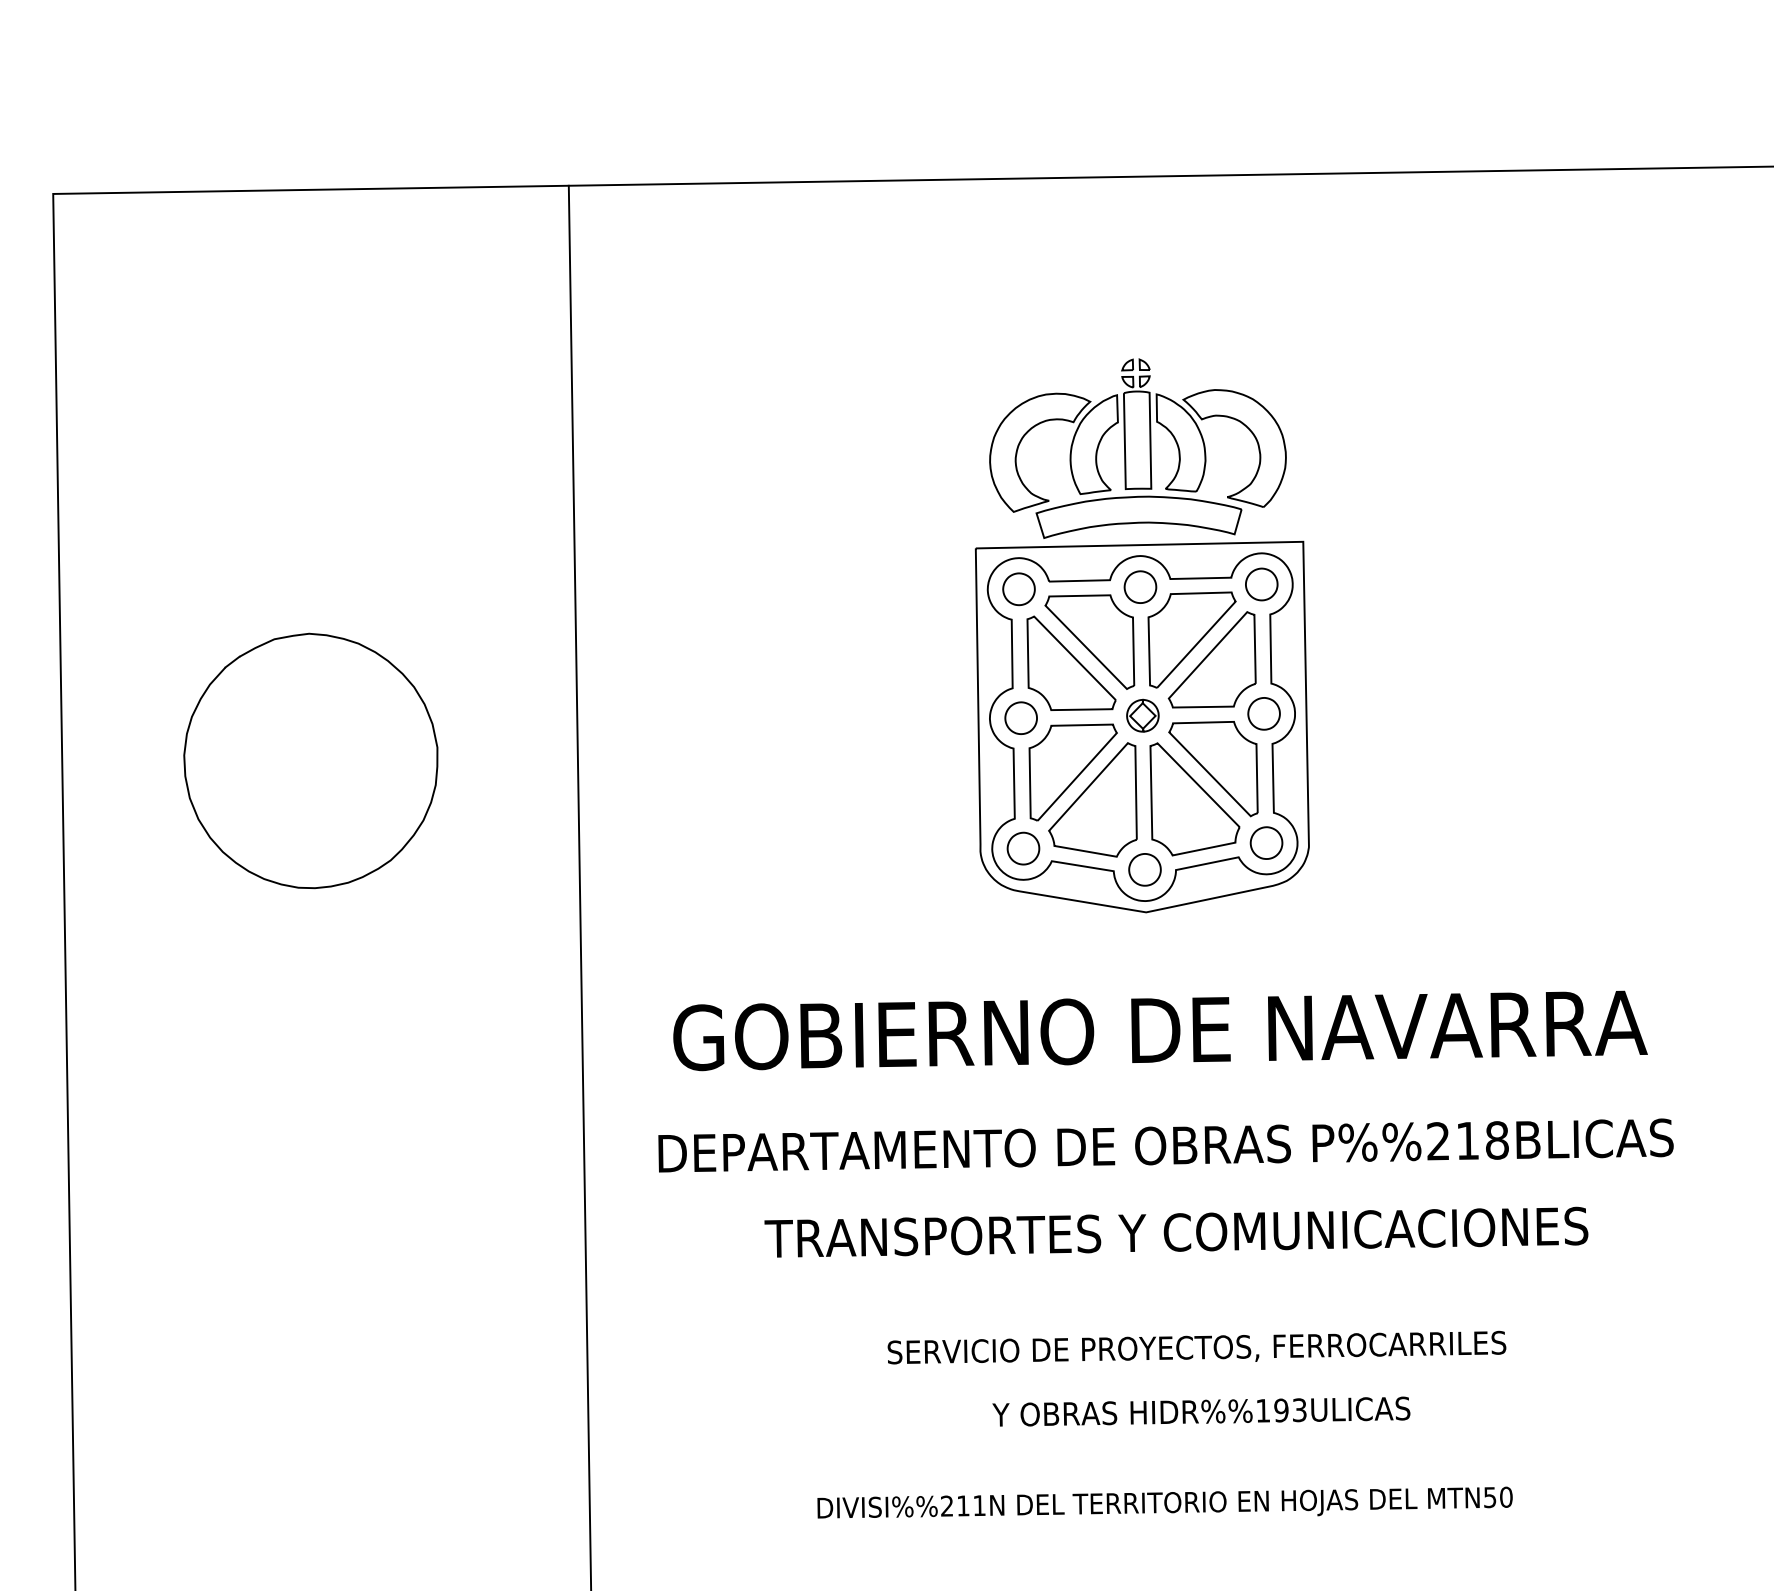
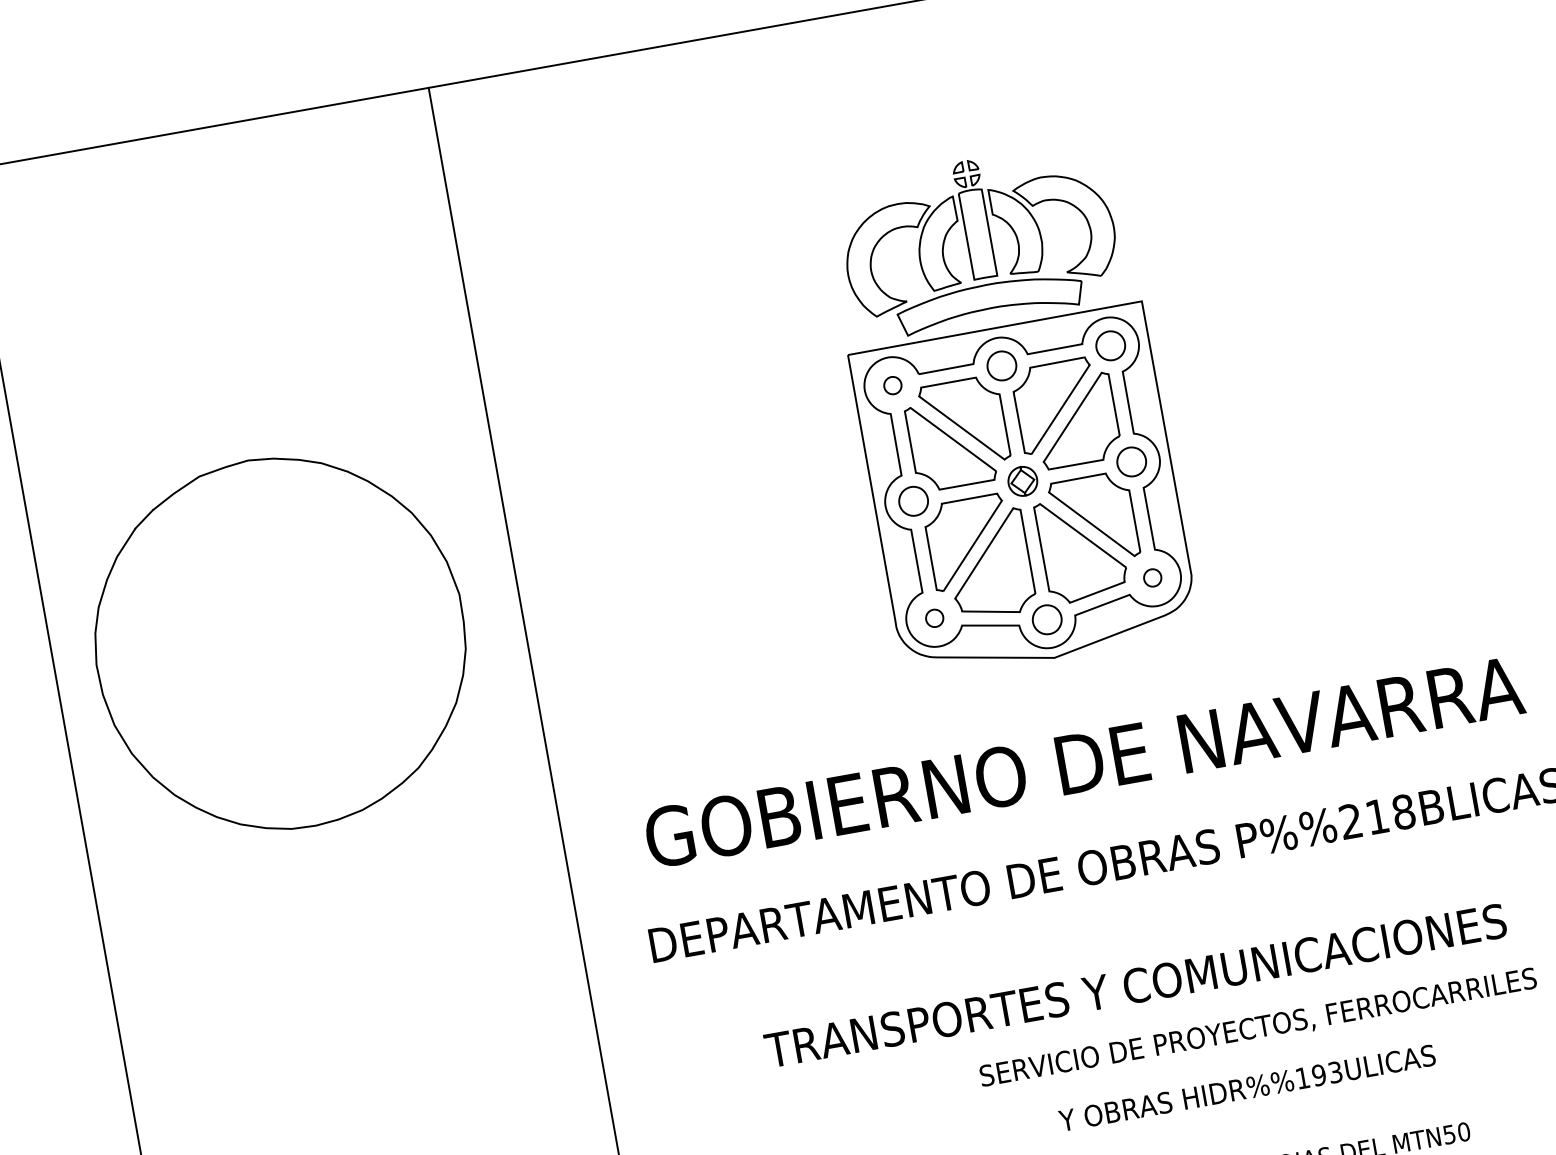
part: (1018, 589) -> (892, 385), size x0.6
part: (310, 760) -> (279, 643), size x1.6
part: (1266, 842) -> (1152, 577), size x0.6
part: (1023, 848) -> (934, 618), size x0.6
text: (1176, 1231) -> (1135, 984), moved
text: (1196, 1347) -> (1257, 1027), moved
text: (1201, 1411) -> (1247, 1087), moved

